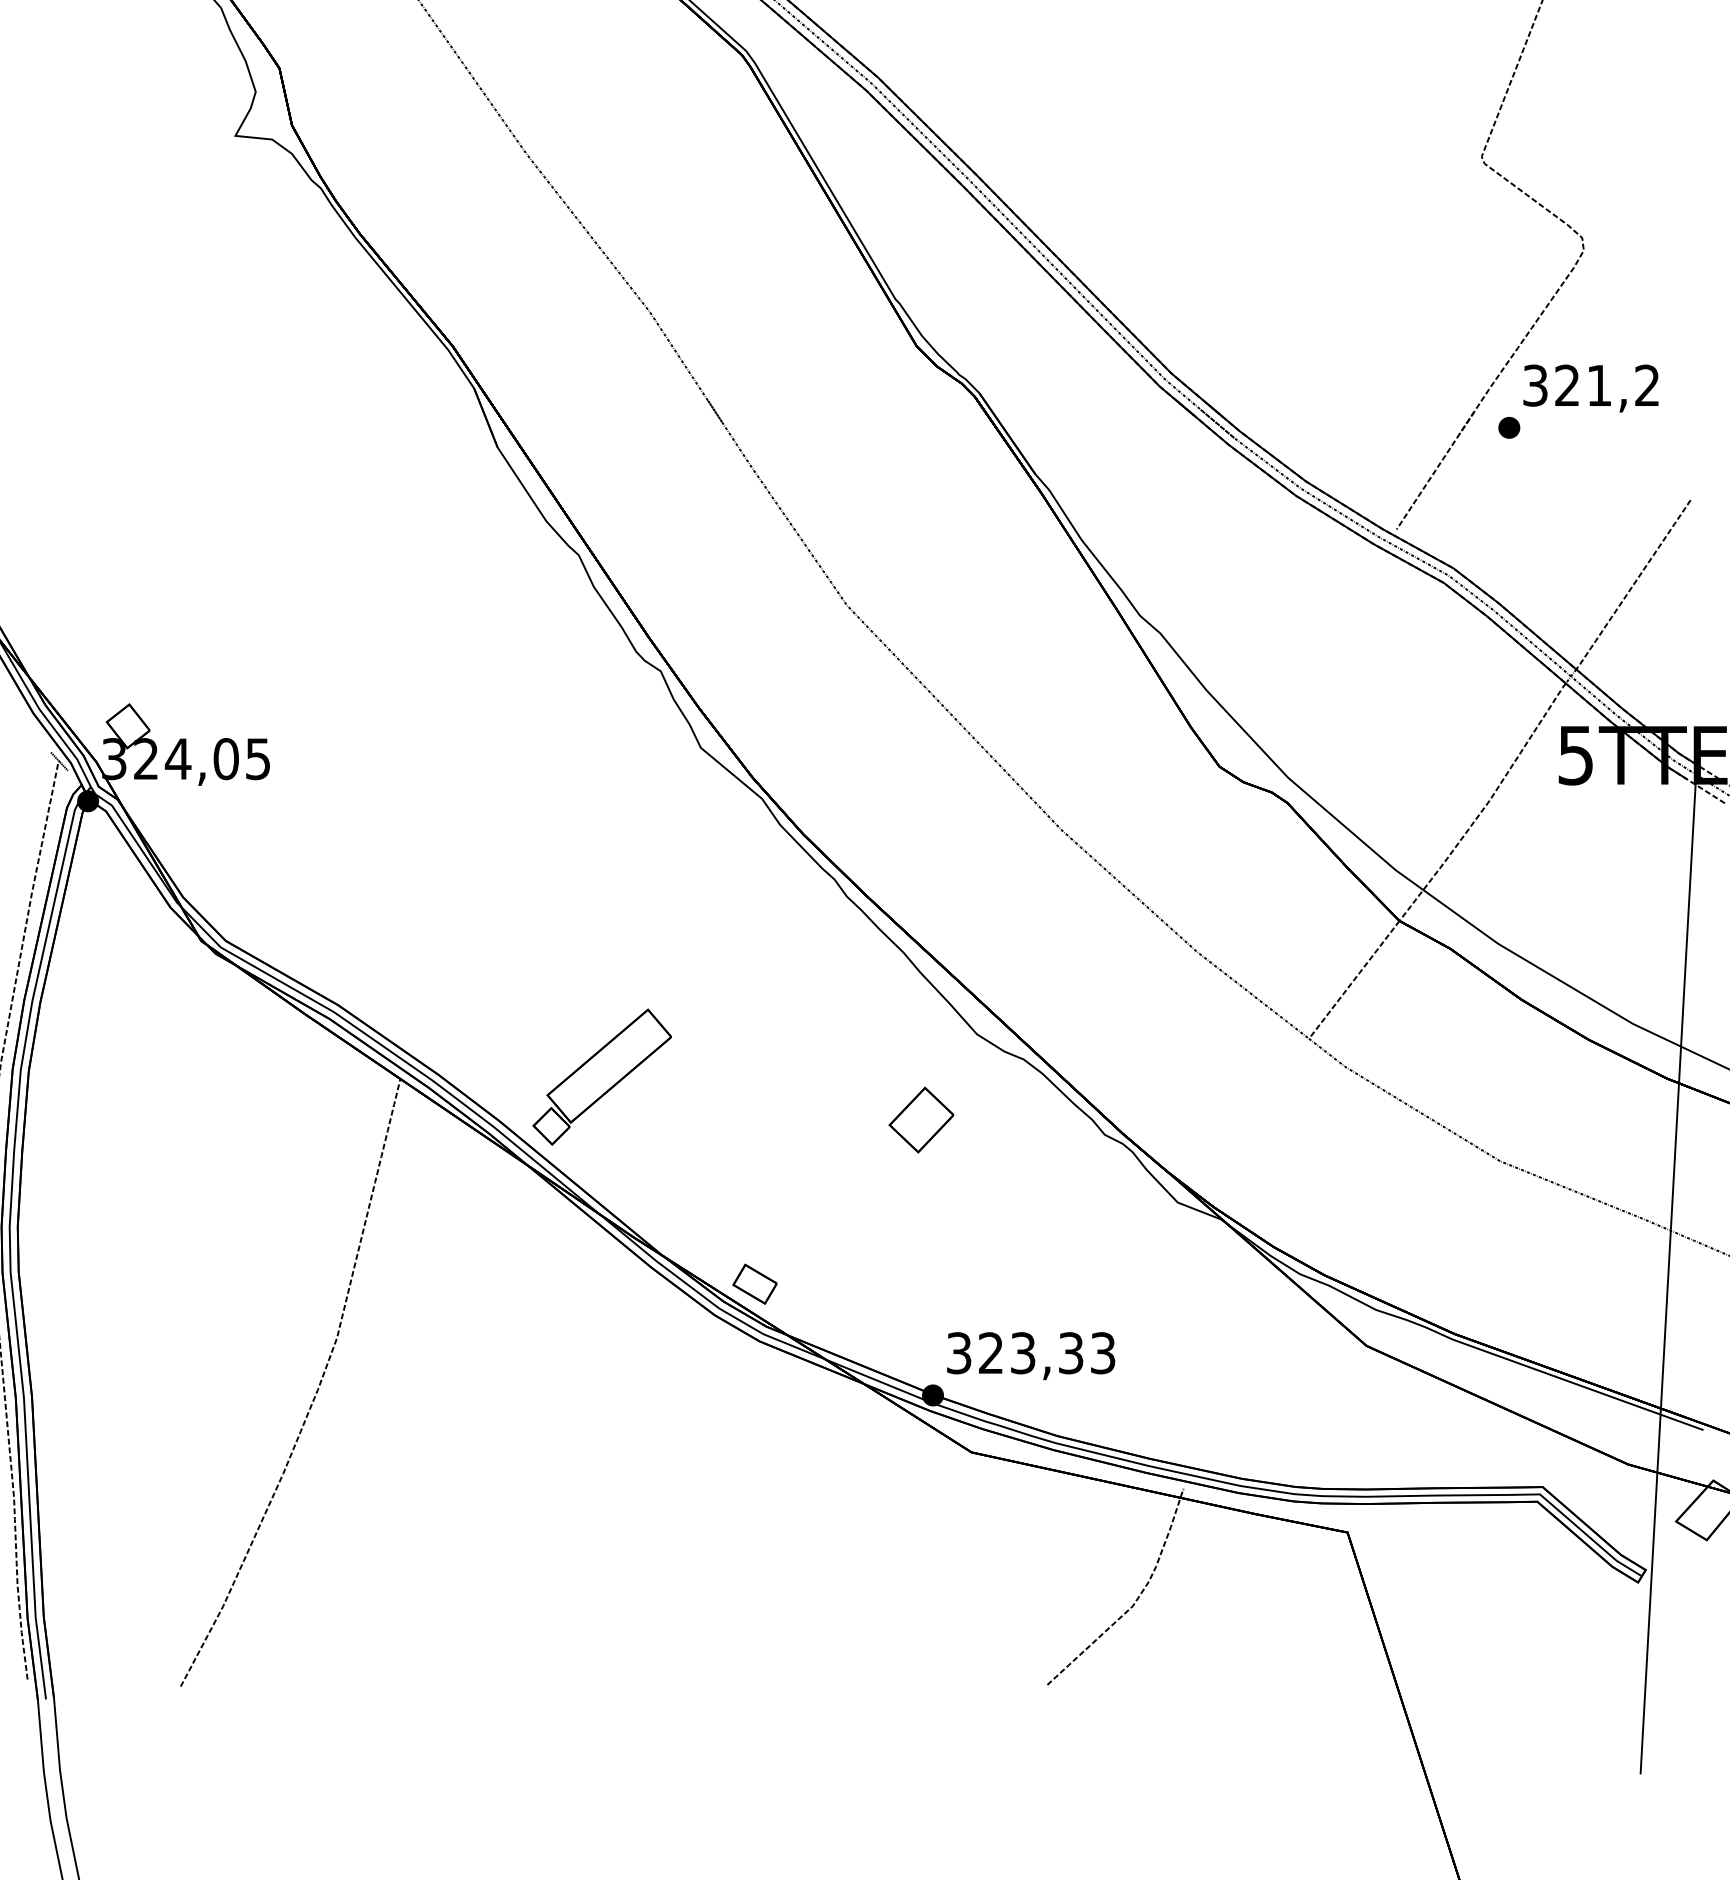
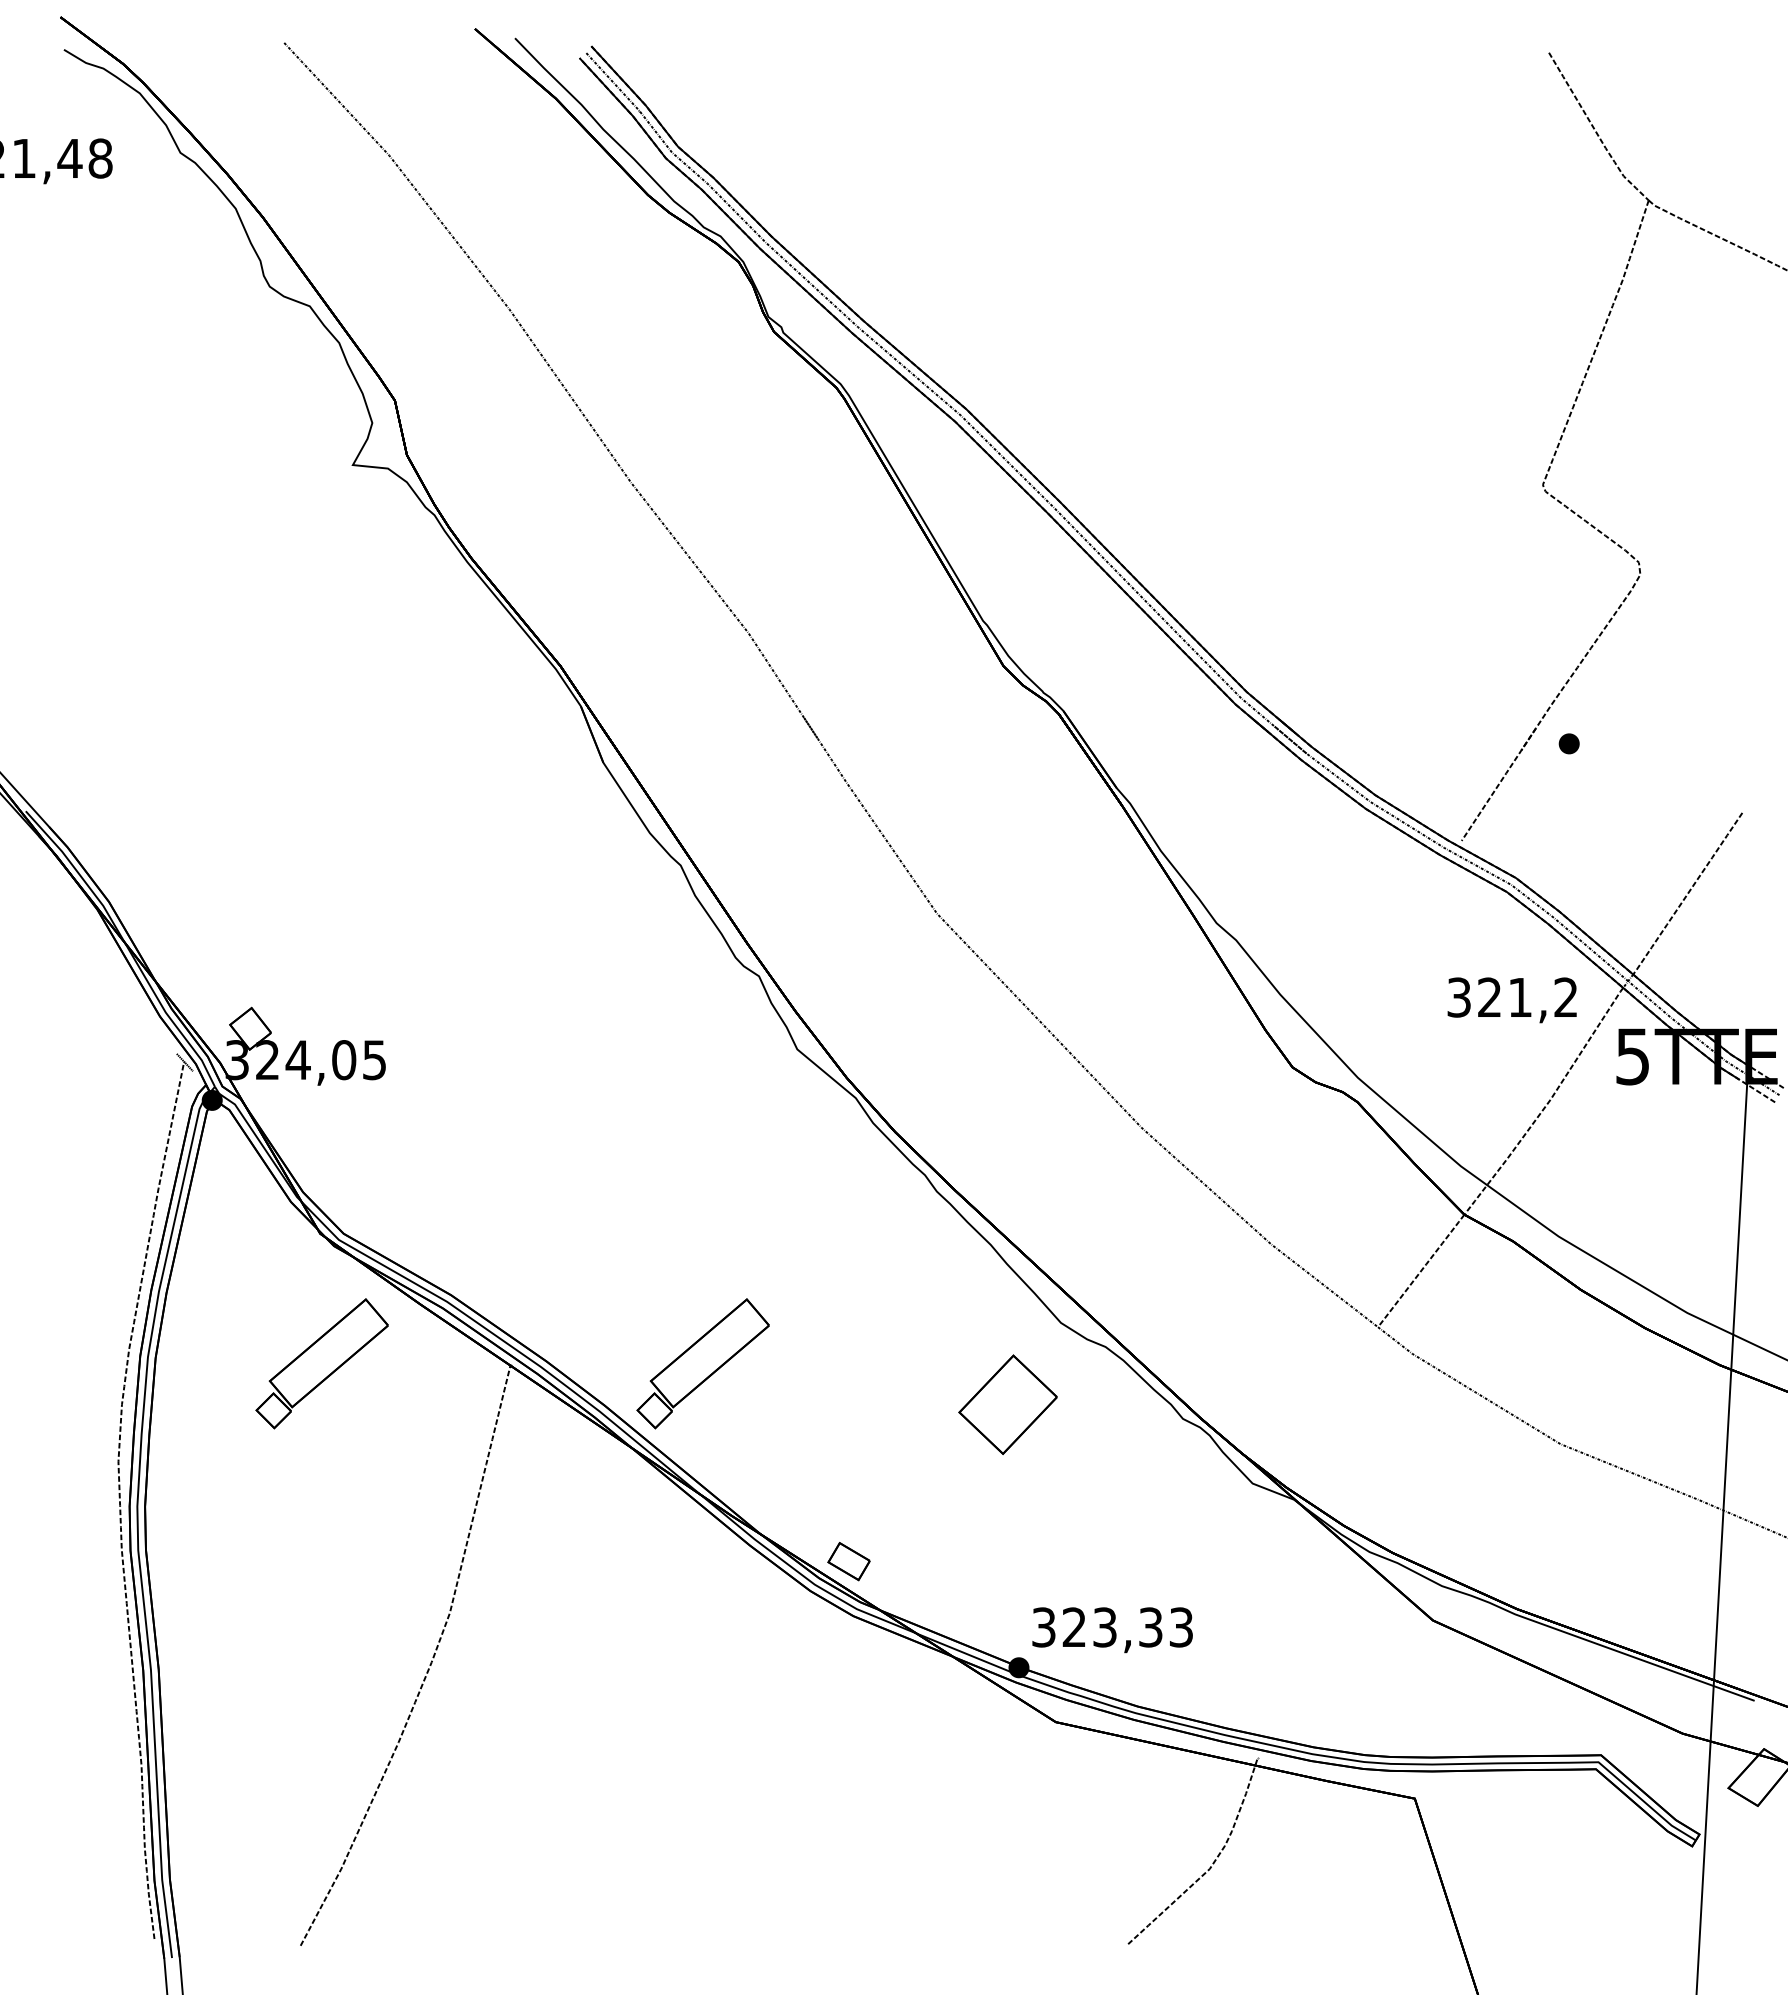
text: (1590, 388) -> (1511, 1000), moved
part: (202, 1076) -> (321, 1363), added
part: (920, 1119) -> (1007, 1404), size x1.6

